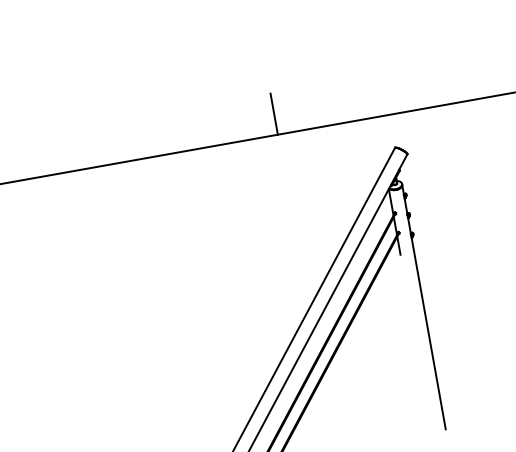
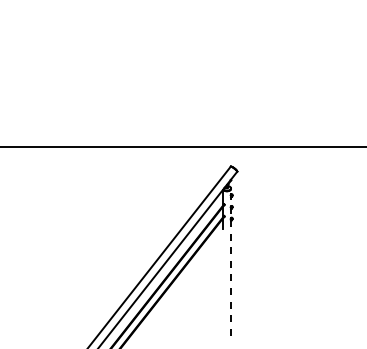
line: (273, 114) -> (163, 134), removed
line: (424, 305) -> (231, 261), solid -> dashed

